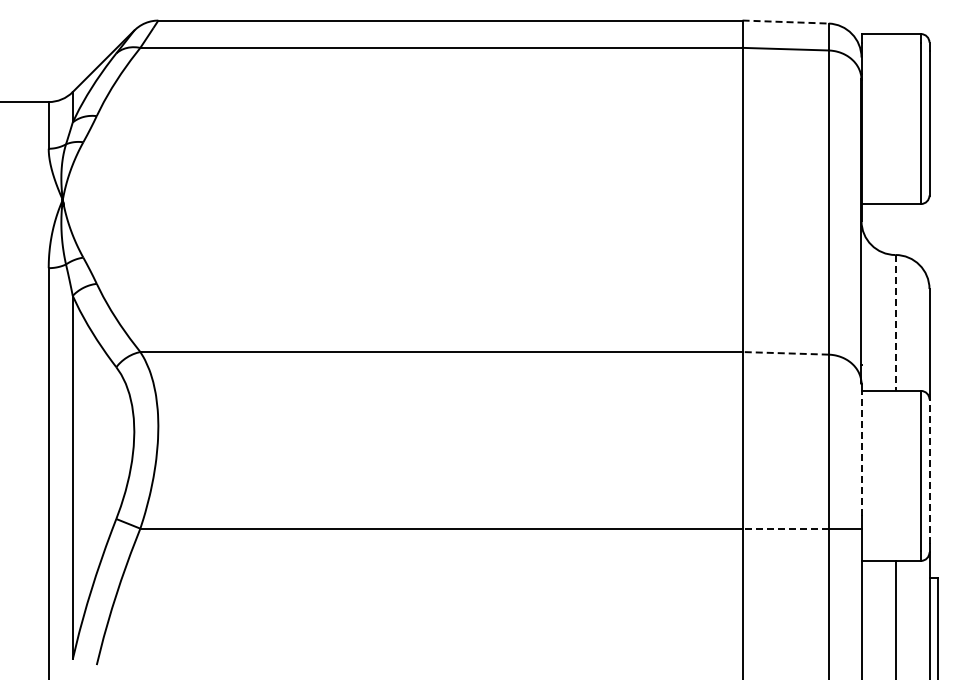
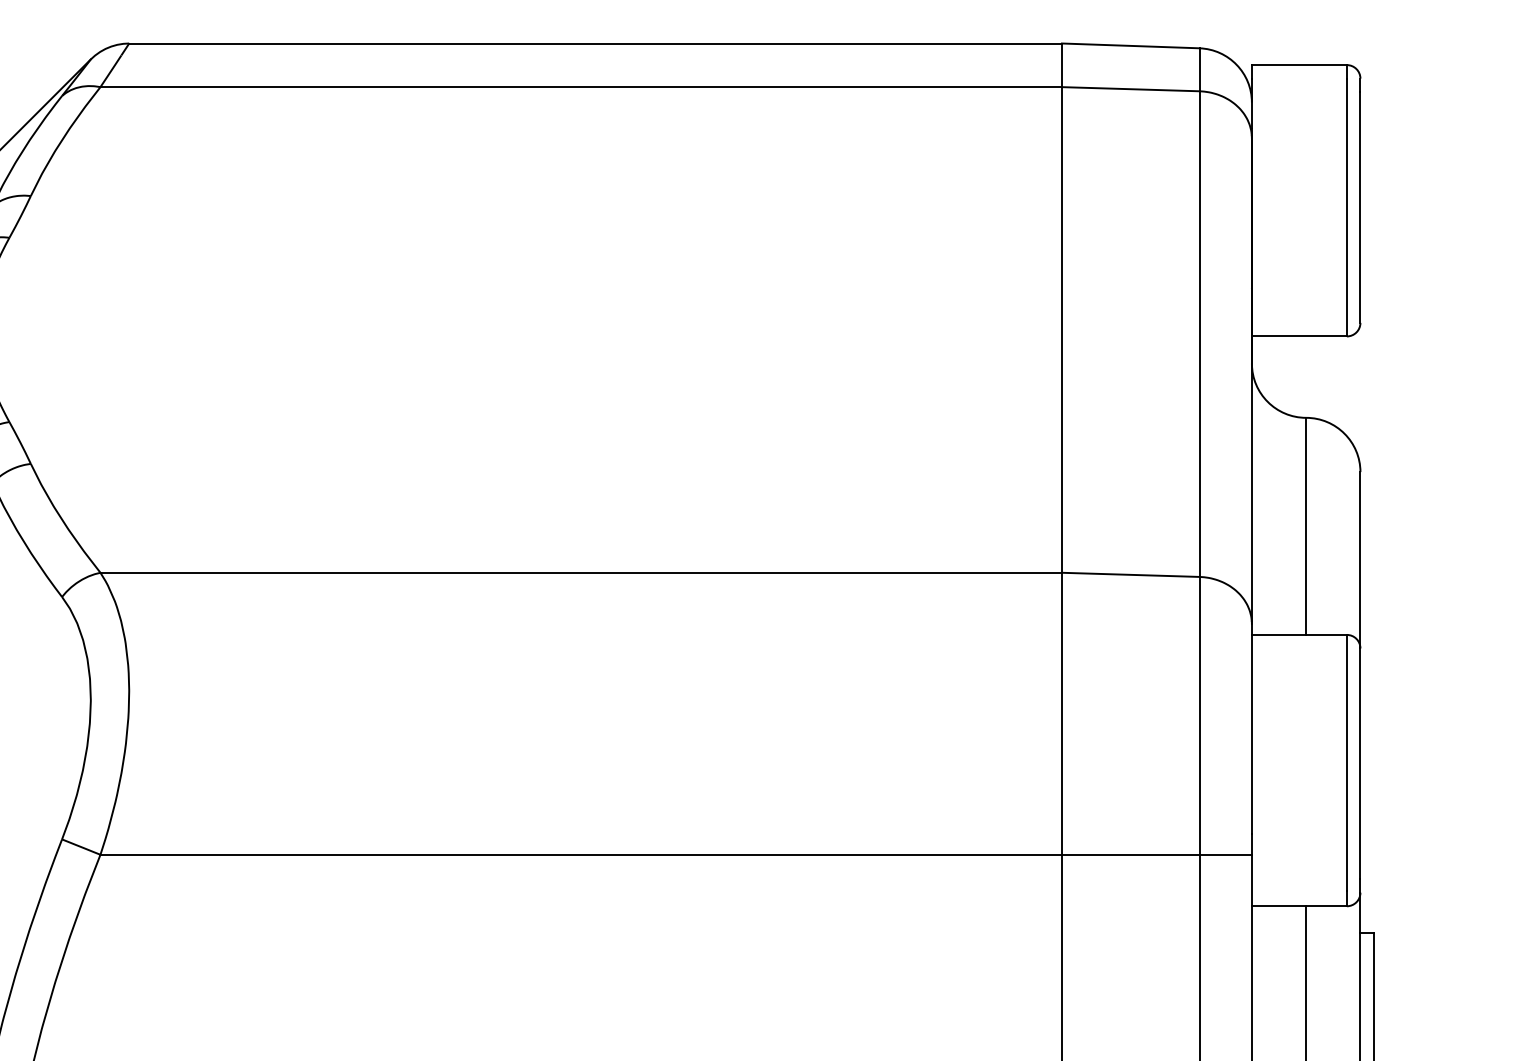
line: (786, 22) -> (1132, 46), dashed -> solid
line: (895, 322) -> (1306, 525), dashed -> solid
line: (785, 353) -> (1130, 575), dashed -> solid
line: (861, 452) -> (1251, 733), dashed -> solid
line: (929, 471) -> (1360, 763), dashed -> solid
line: (785, 528) -> (1130, 854), dashed -> solid

